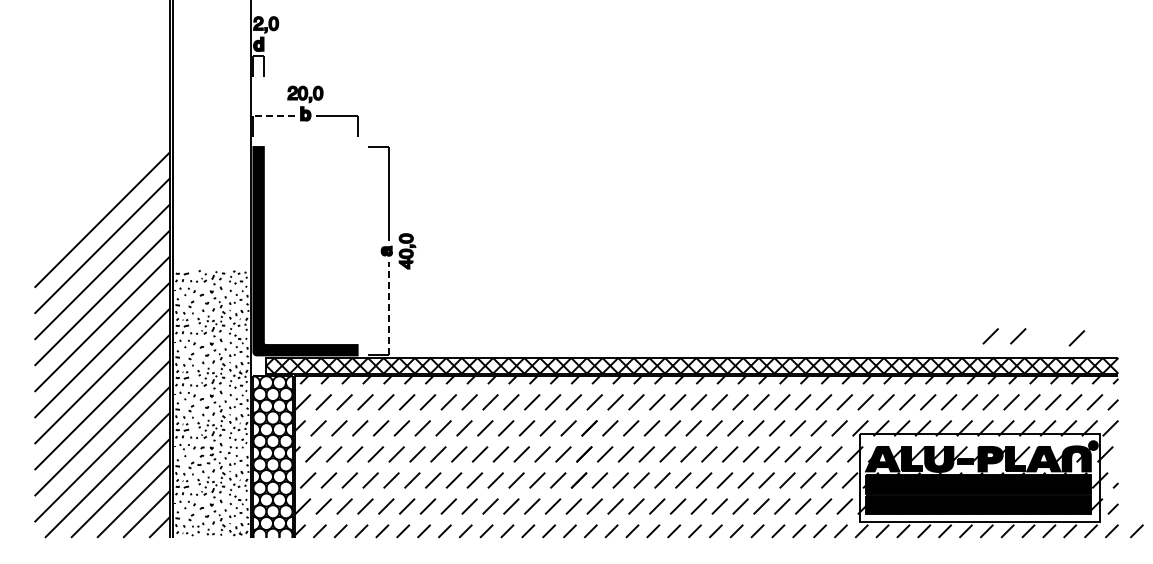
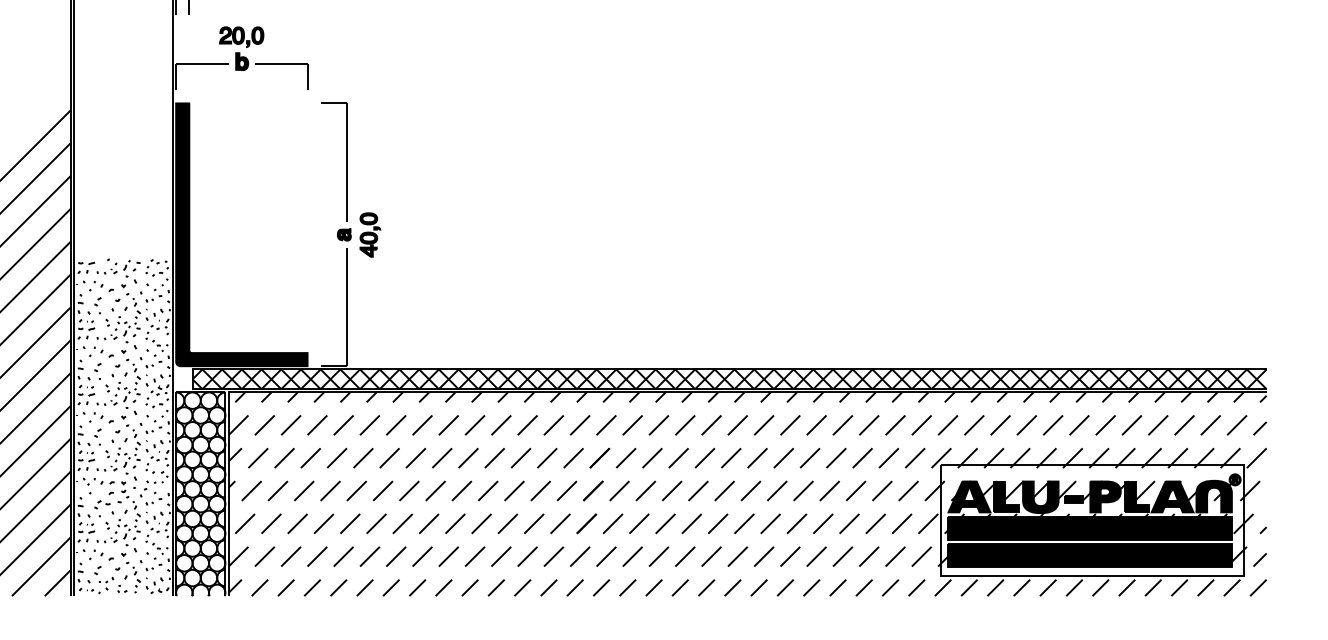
line: (274, 115) -> (202, 63), dashed -> solid
line: (388, 308) -> (346, 307), dashed -> solid
line: (990, 336) -> (1105, 342), removed
line: (1018, 336) -> (1140, 342), removed
line: (1076, 338) -> (1213, 344), removed
line: (1136, 531) -> (1289, 588), removed

